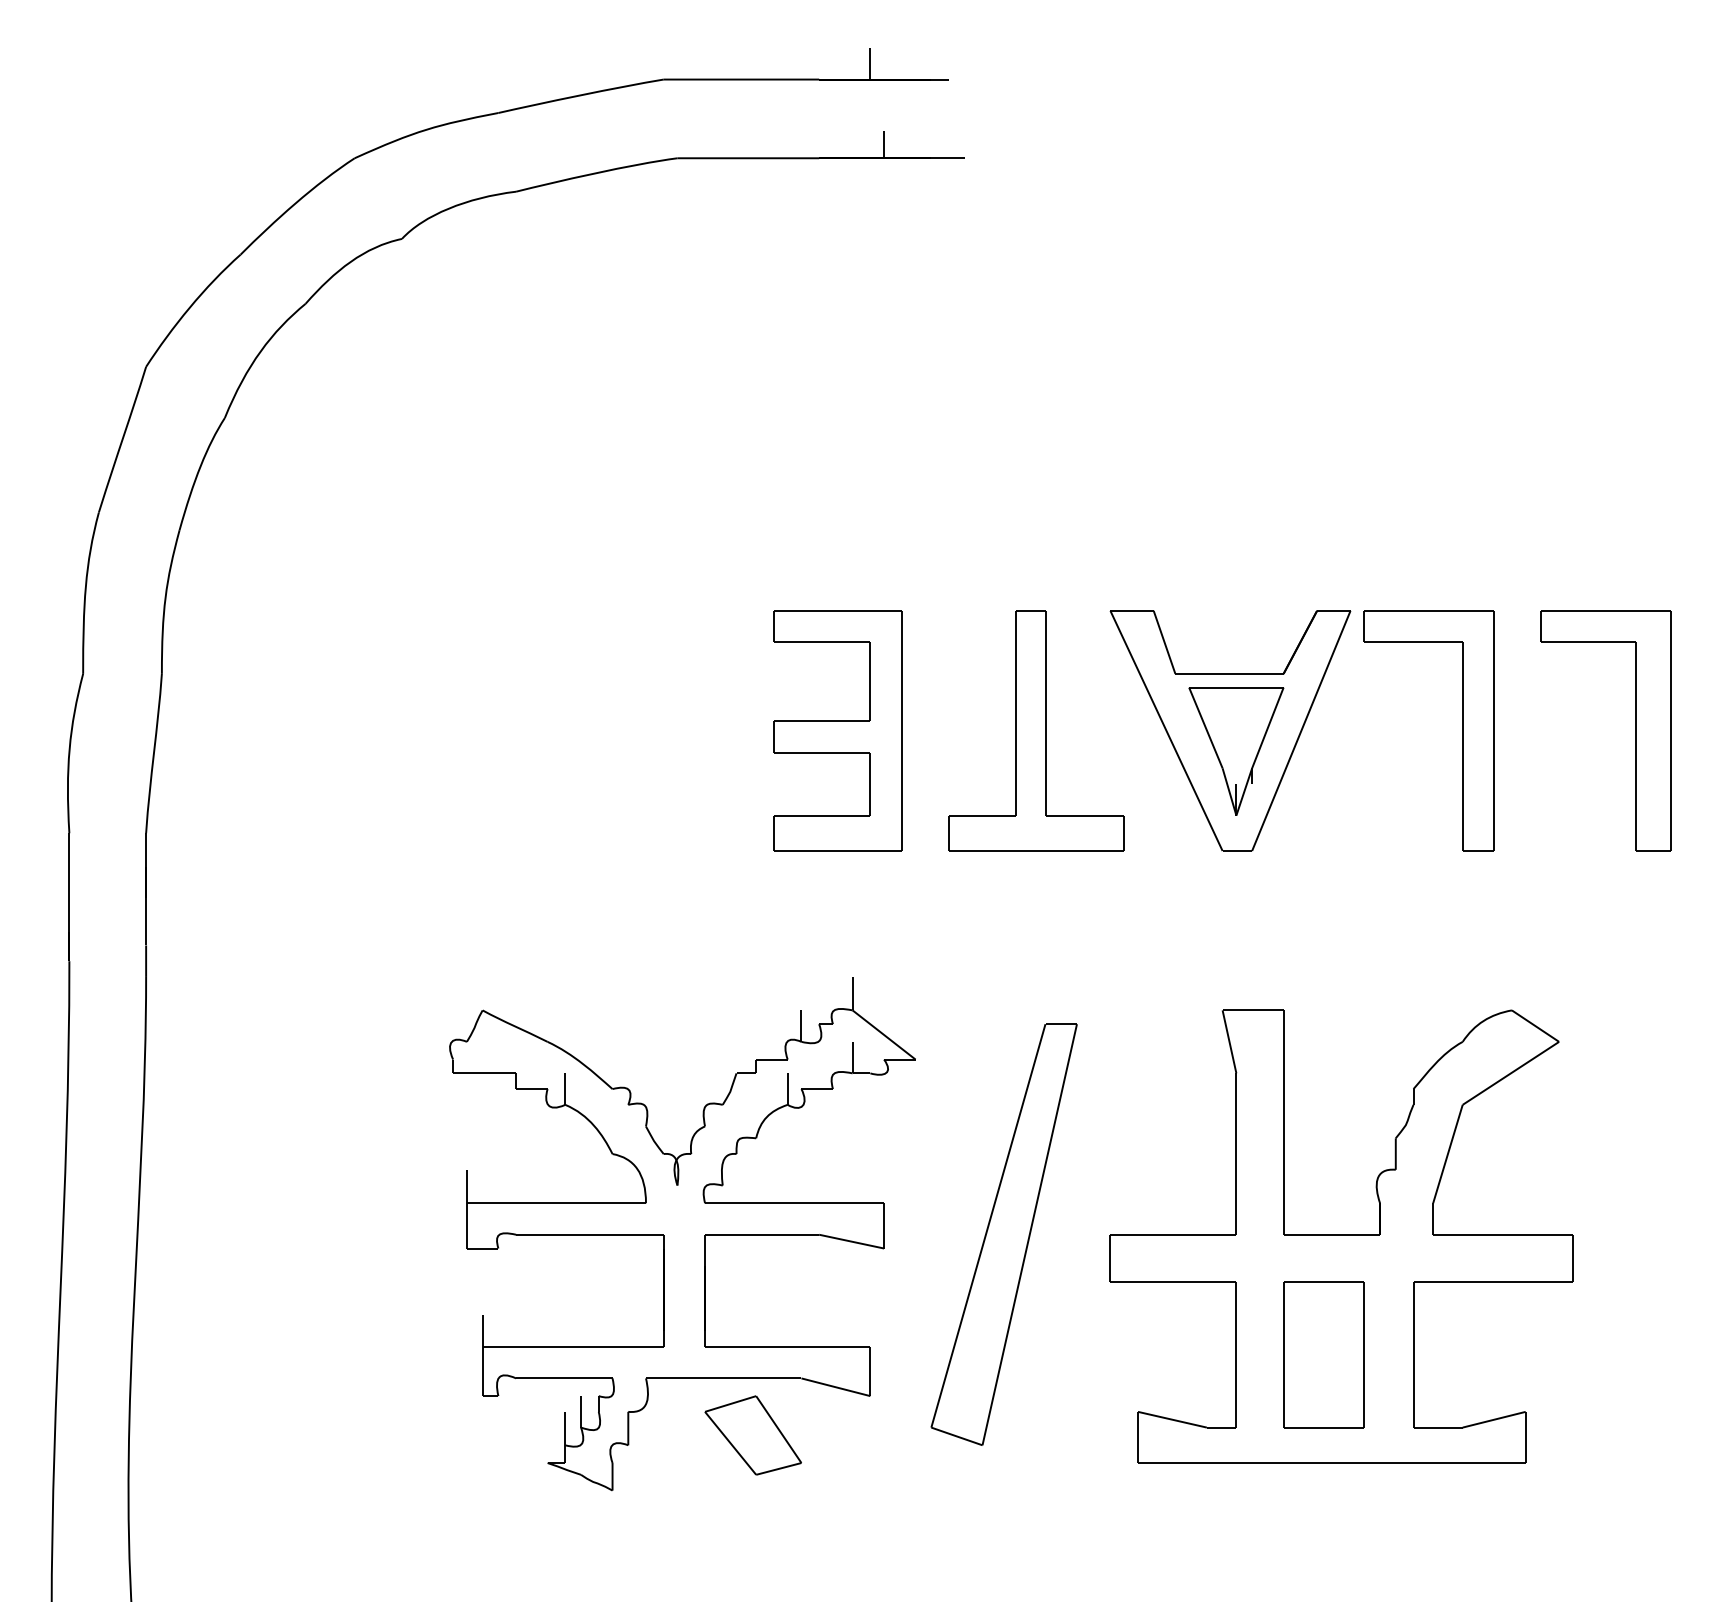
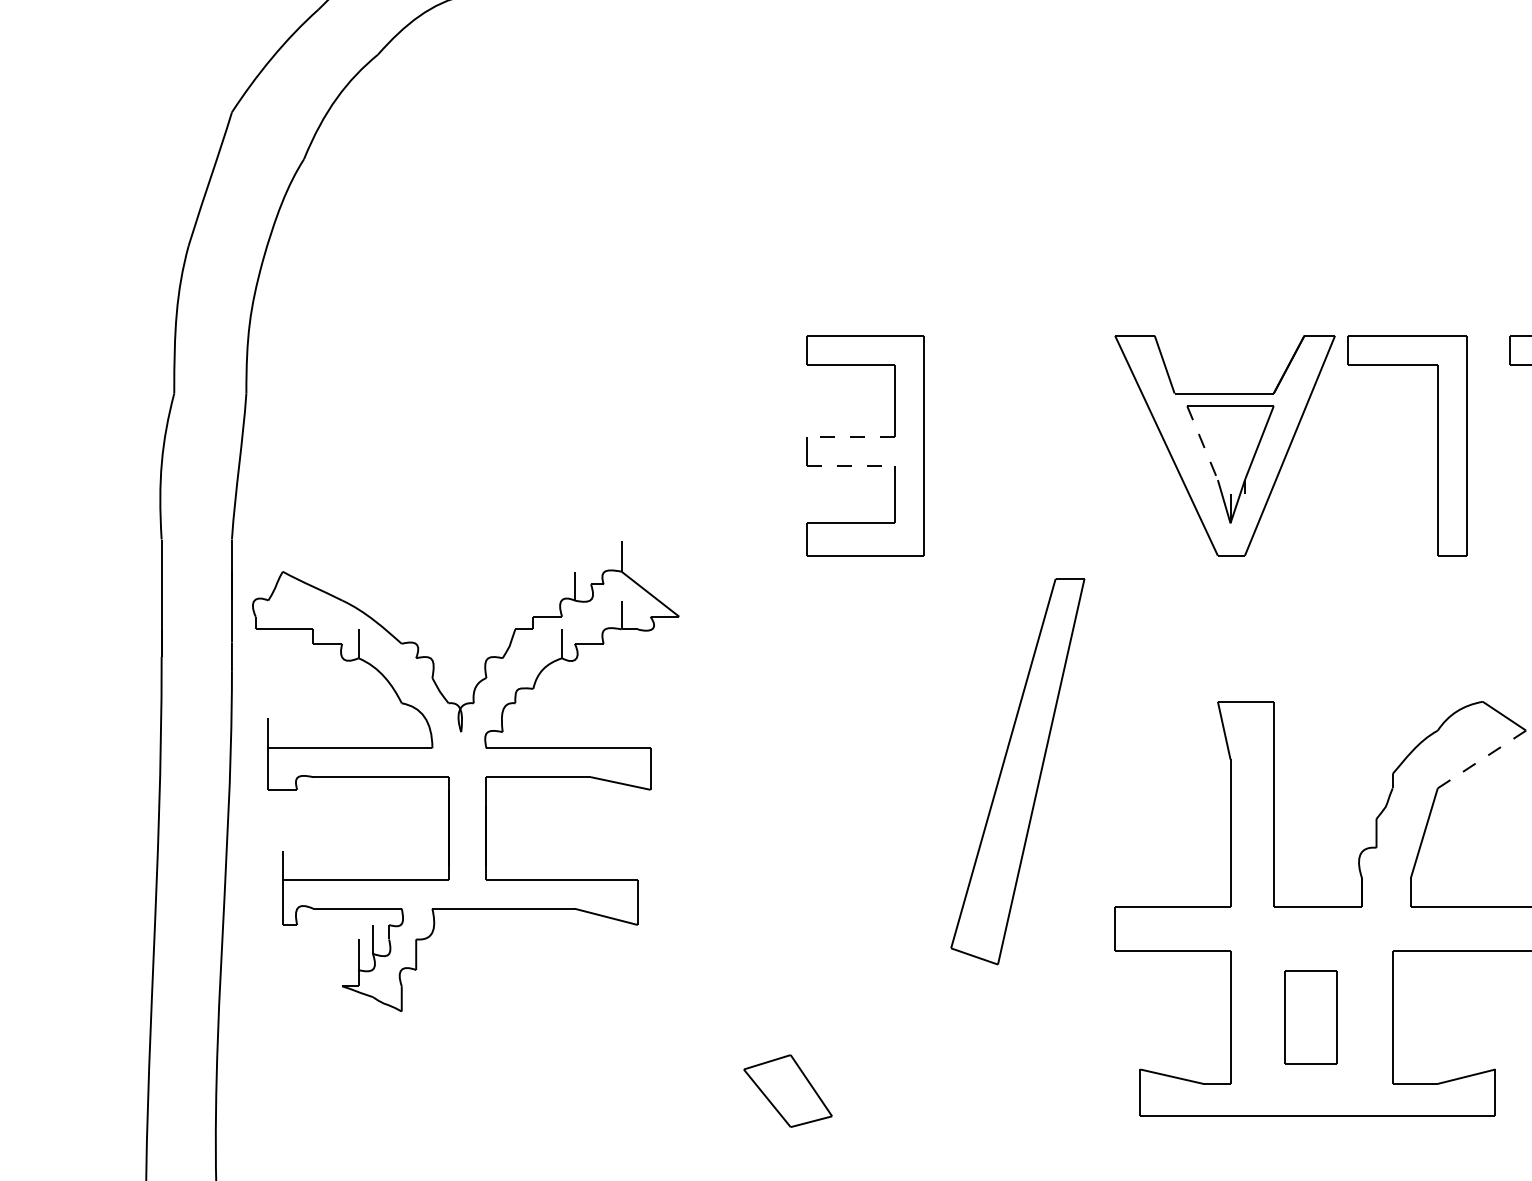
line: (821, 721) -> (850, 437), solid -> dashed
line: (1205, 727) -> (1202, 442), solid -> dashed
part: (1036, 730) -> (1047, 445), removed
line: (822, 752) -> (851, 465), solid -> dashed
line: (1510, 1073) -> (1481, 759), solid -> dashed
part: (682, 1234) -> (465, 776), moved
part: (1003, 1234) -> (1017, 771), moved
part: (1323, 1354) -> (1310, 1016), size x0.7

